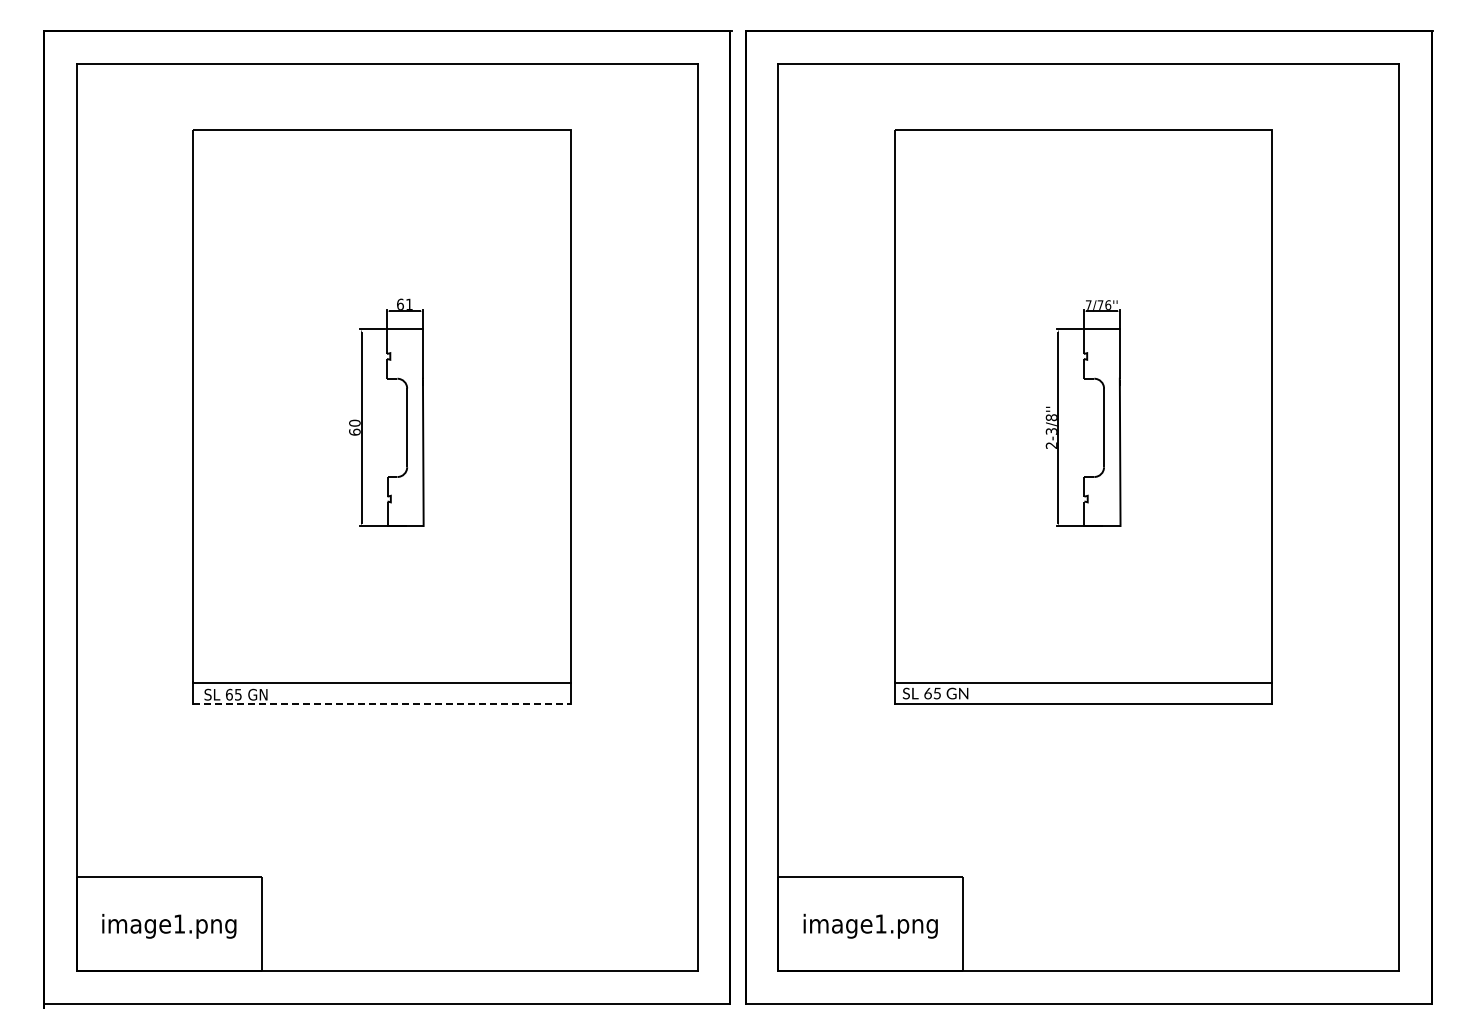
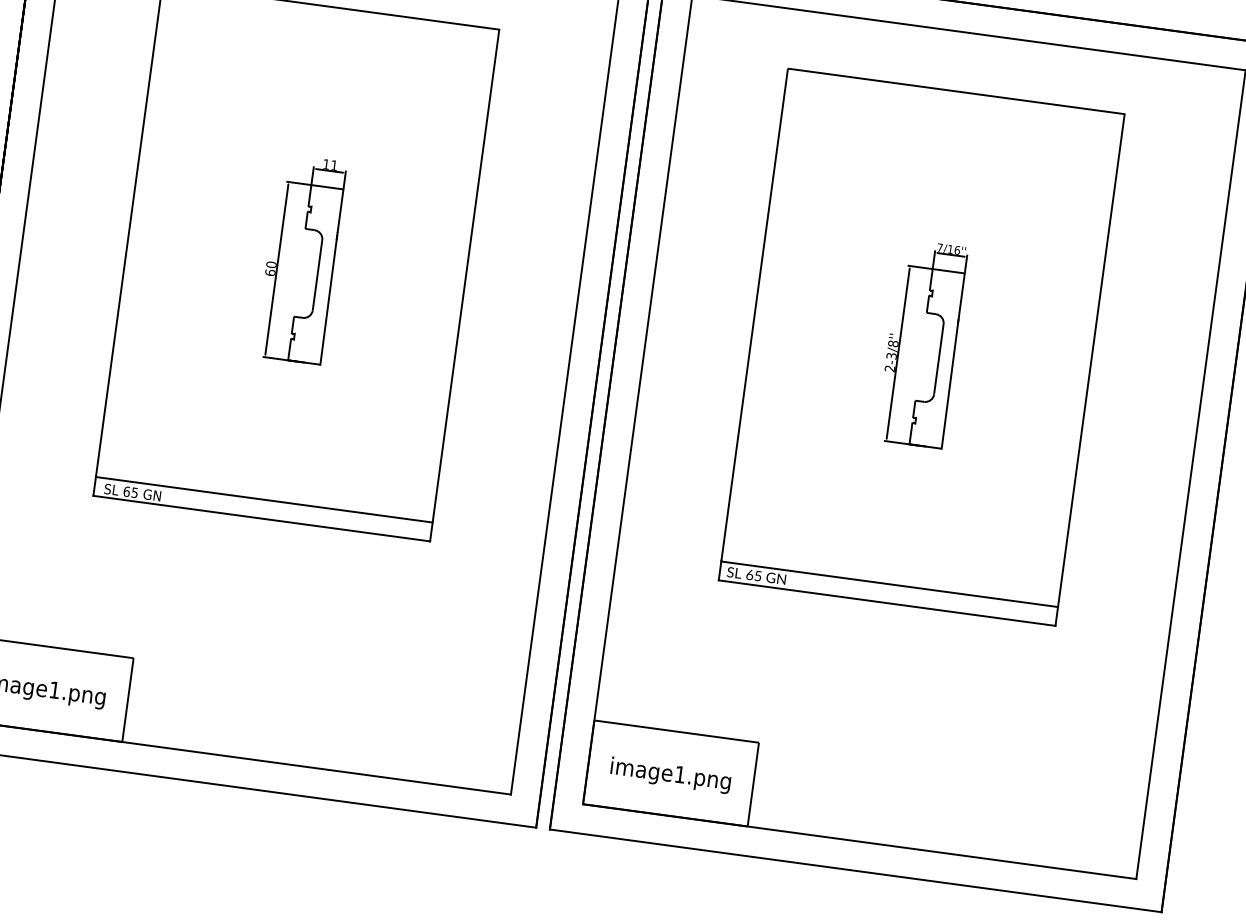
text: (400, 303) -> (326, 163), 61 -> 11
text: (1100, 304) -> (950, 248), 7/76'' -> 7/16''
line: (382, 704) -> (262, 518), dashed -> solid

